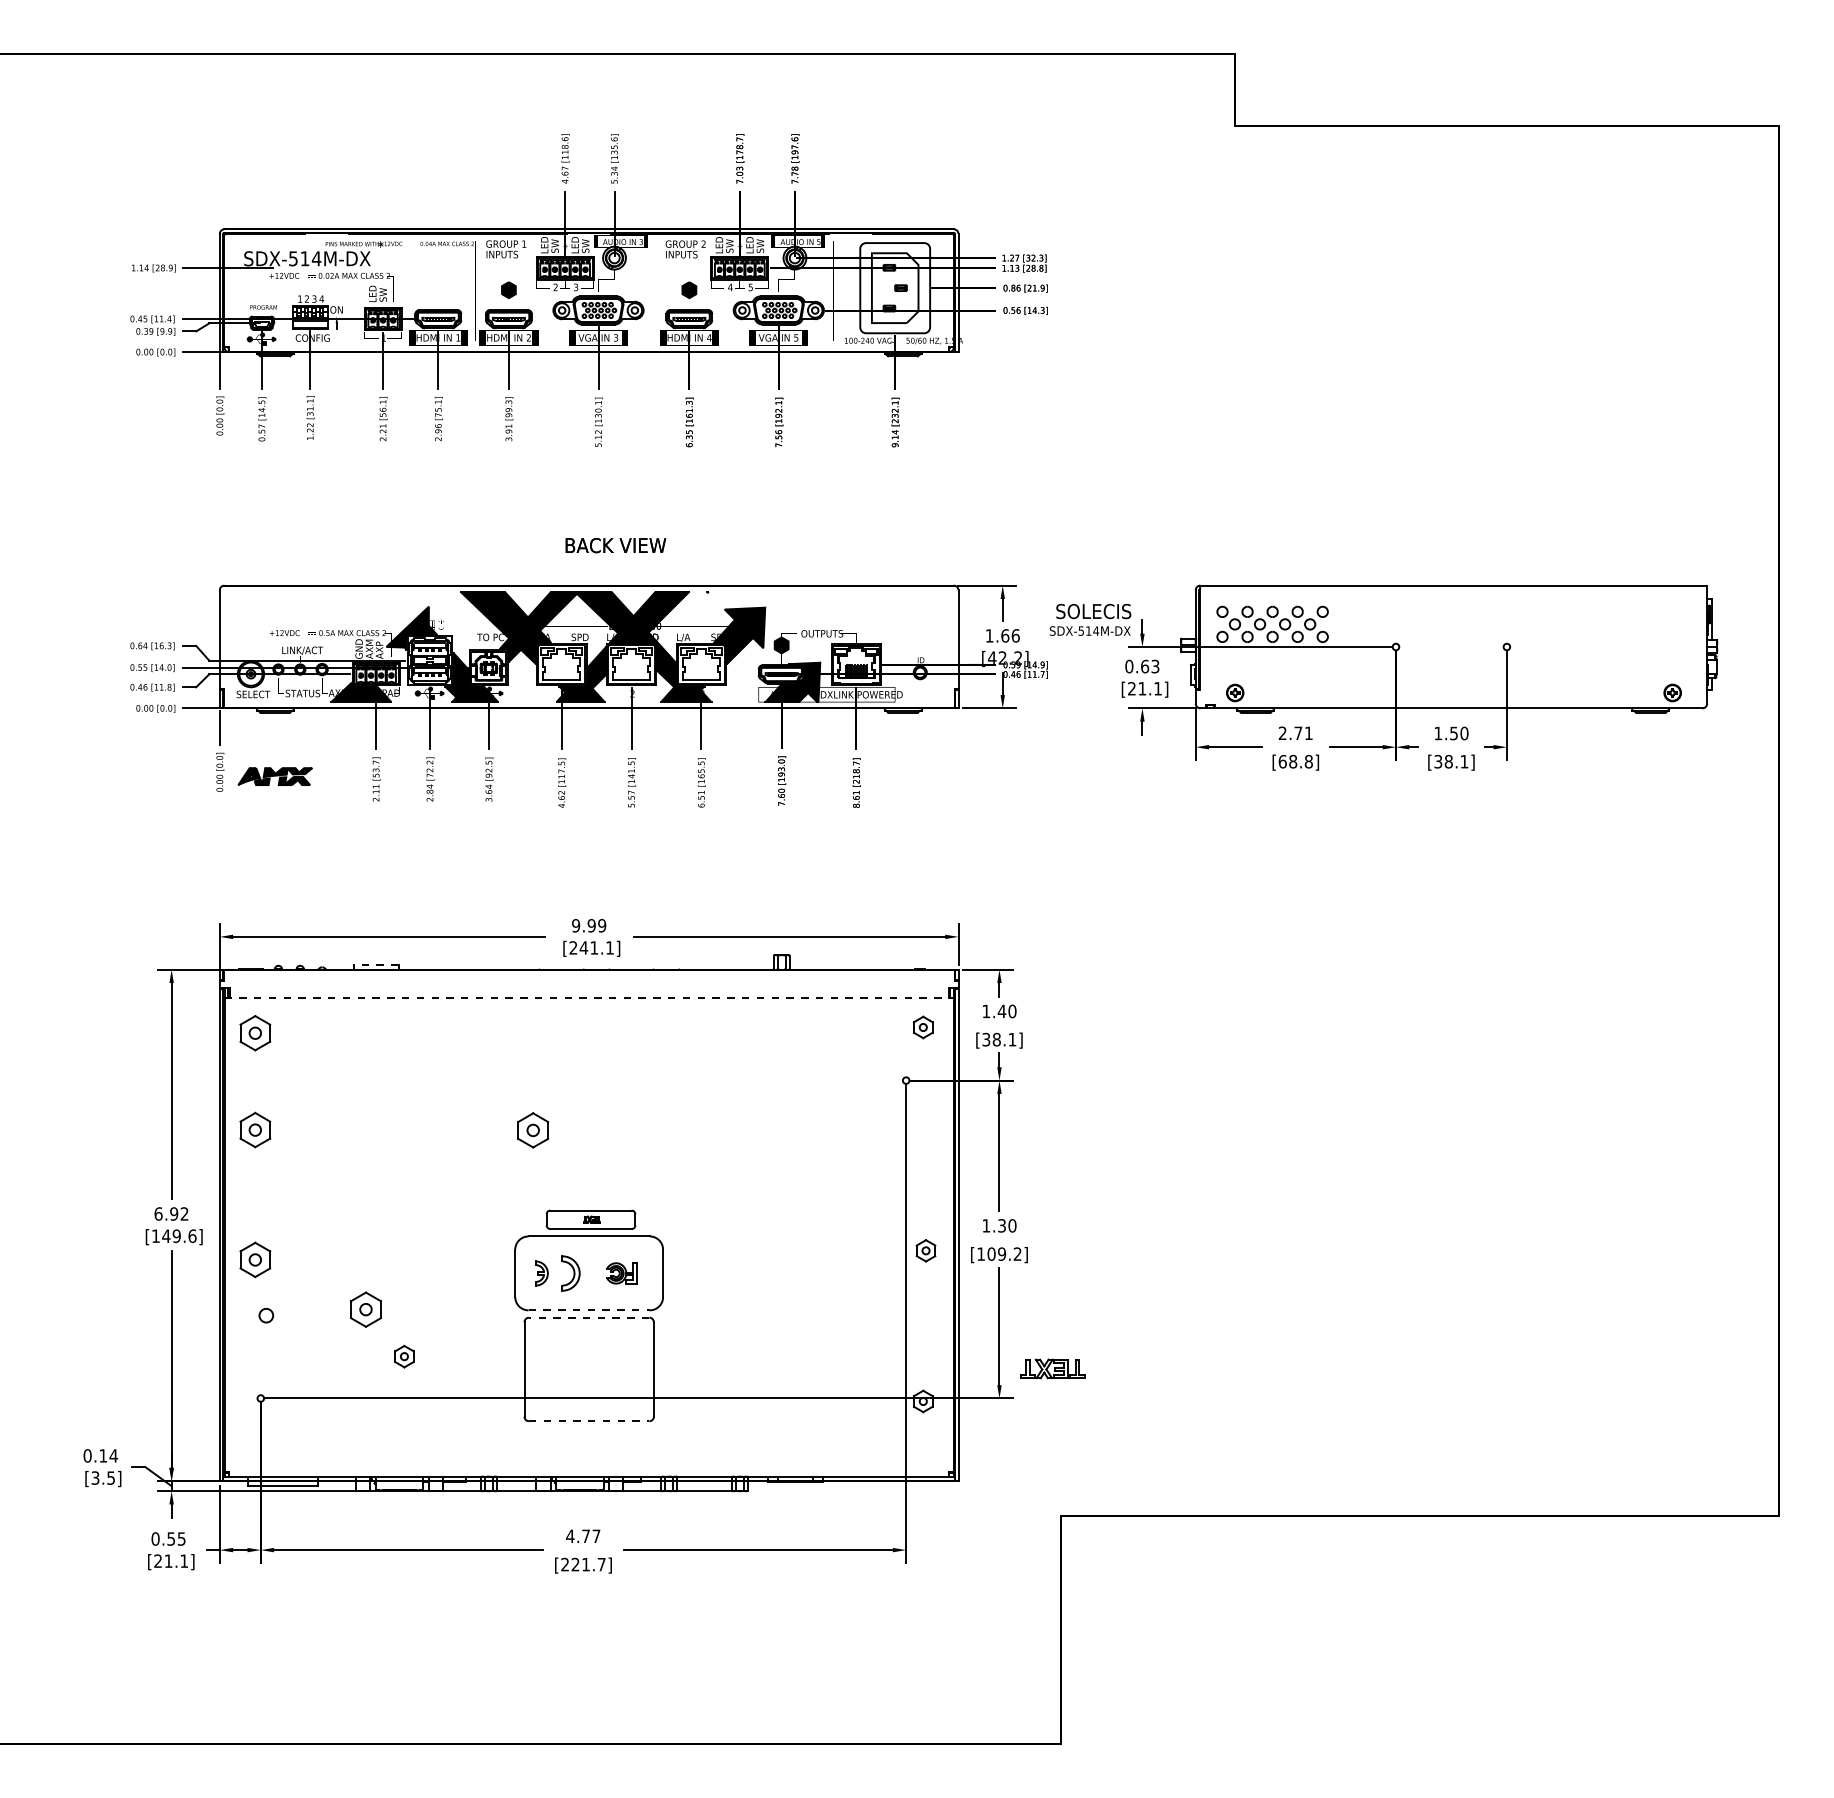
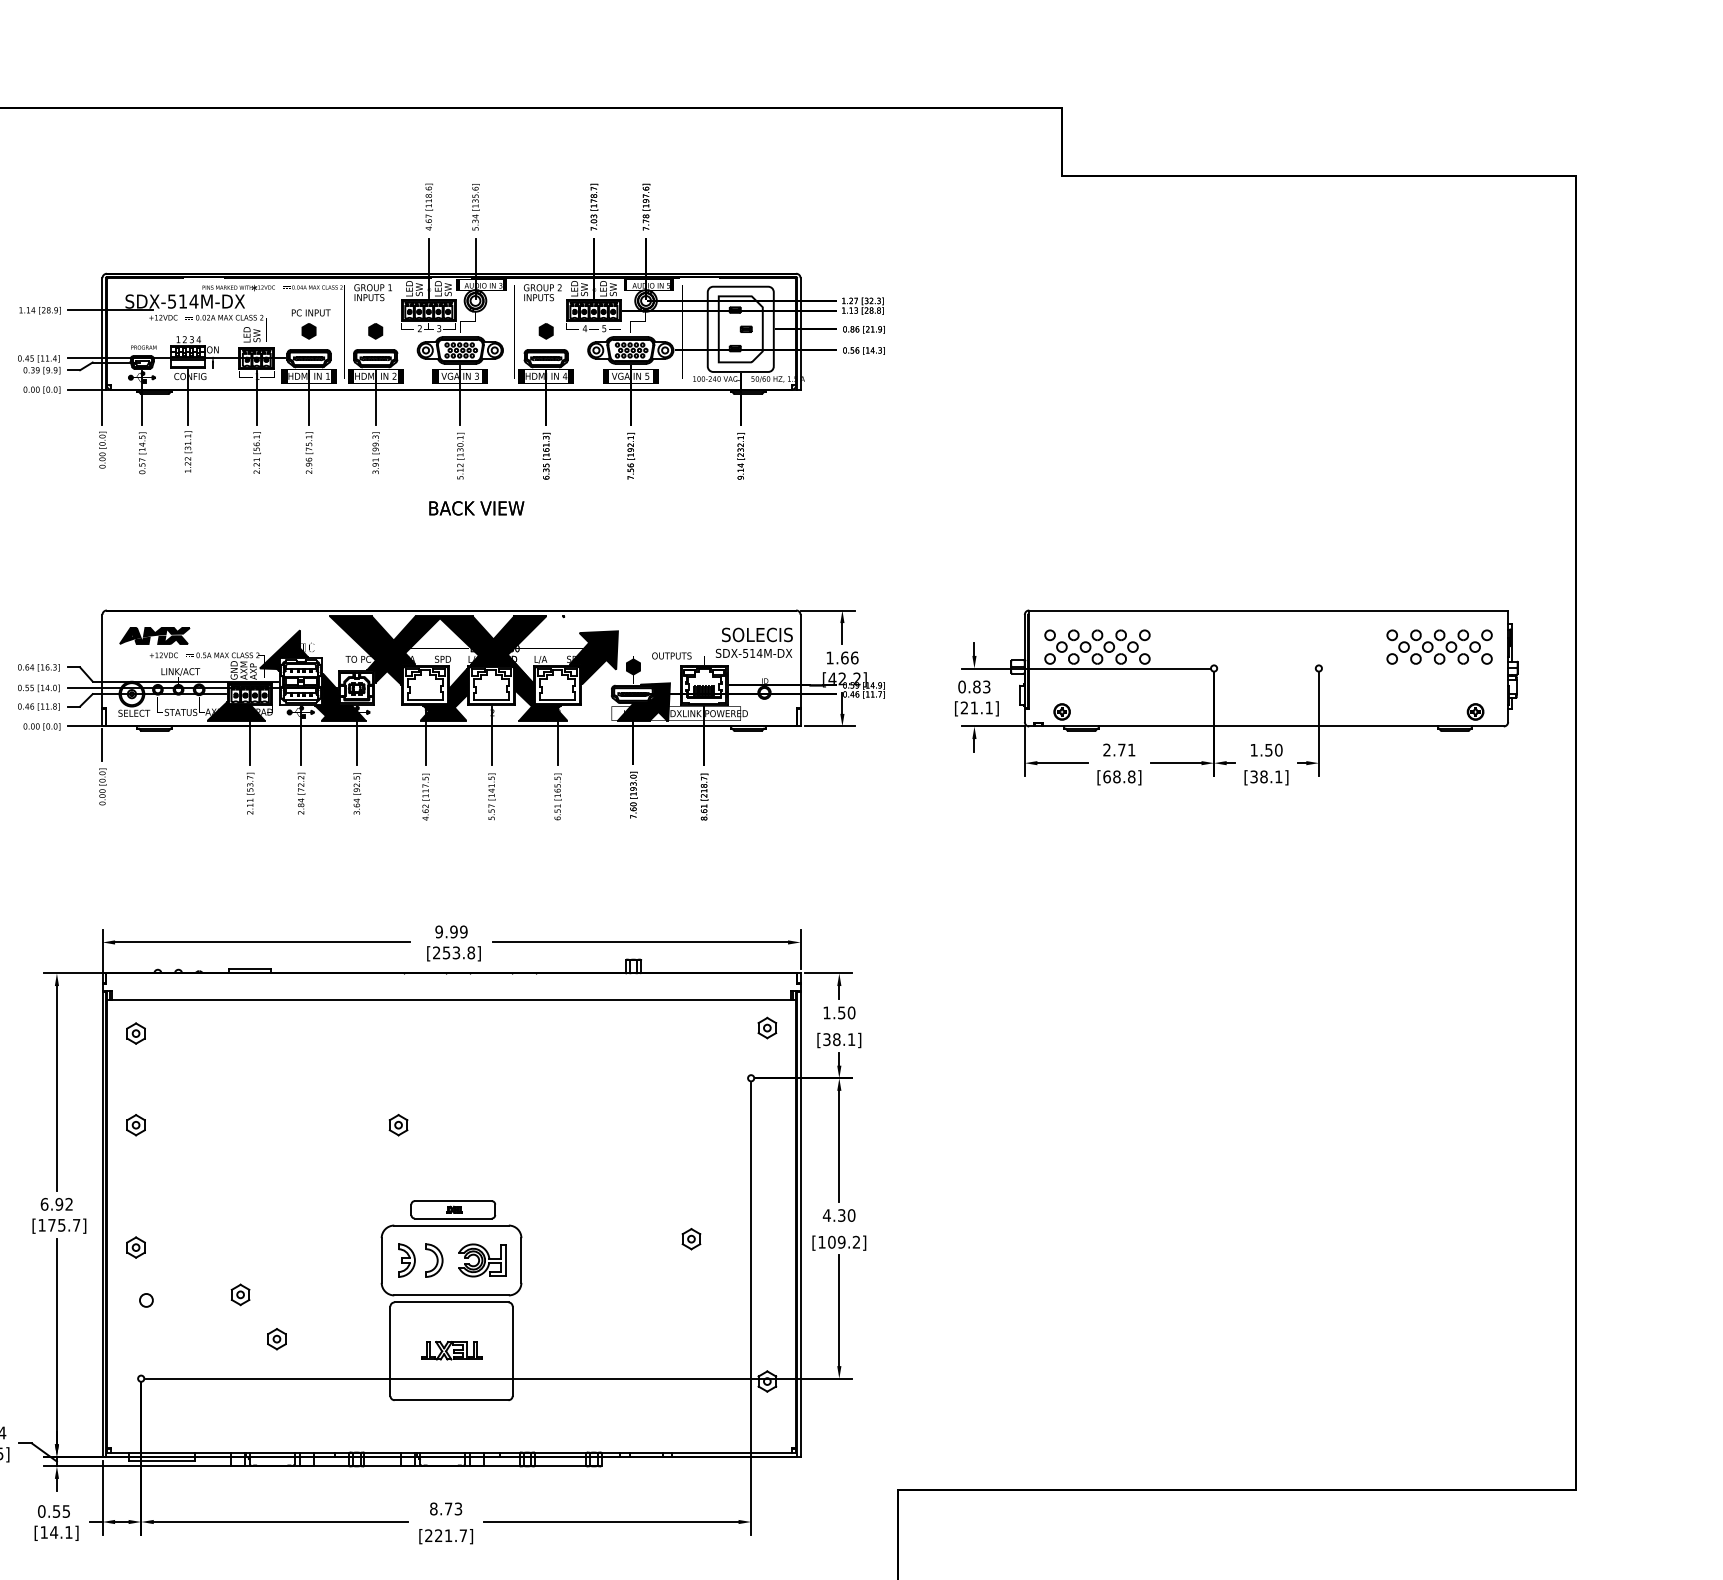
part: (440, 283) -> (311, 324), added
text: (615, 545) -> (476, 508), moved
text: (1090, 619) -> (754, 642), moved
part: (1634, 623) -> (1439, 646), added
text: (1145, 666) -> (977, 686), 0.63 -> 0.83
part: (274, 776) -> (154, 635), moved
text: (596, 947) -> (458, 952), [241.1] -> [253.8]
line: (375, 964) -> (249, 968), dashed -> solid
line: (589, 997) -> (451, 999), dashed -> solid
text: (1001, 1011) -> (841, 1012), 1.40 -> 1.50
part: (255, 1033) -> (136, 1033), size x0.62
part: (532, 1129) -> (397, 1124), size x0.62
part: (255, 1130) -> (136, 1125), size x0.62
text: (986, 1225) -> (827, 1215), 1.30 -> 4.30
text: (179, 1235) -> (64, 1224), [149.6] -> [175.7]
part: (925, 1250) -> (690, 1238), moved
part: (255, 1259) -> (136, 1247), size x0.62
part: (541, 1273) -> (406, 1260), size x1.43
part: (621, 1273) -> (482, 1260), size x1.67
part: (365, 1309) -> (240, 1294), size x0.62
line: (589, 1310) -> (451, 1295), dashed -> solid
line: (588, 1317) -> (450, 1302), dashed -> solid
part: (1052, 1368) -> (451, 1350), moved
line: (589, 1421) -> (451, 1400), dashed -> solid
text: (583, 1536) -> (446, 1509), 4.77 -> 8.73
text: (163, 1560) -> (49, 1531), [21.1] -> [14.1]

